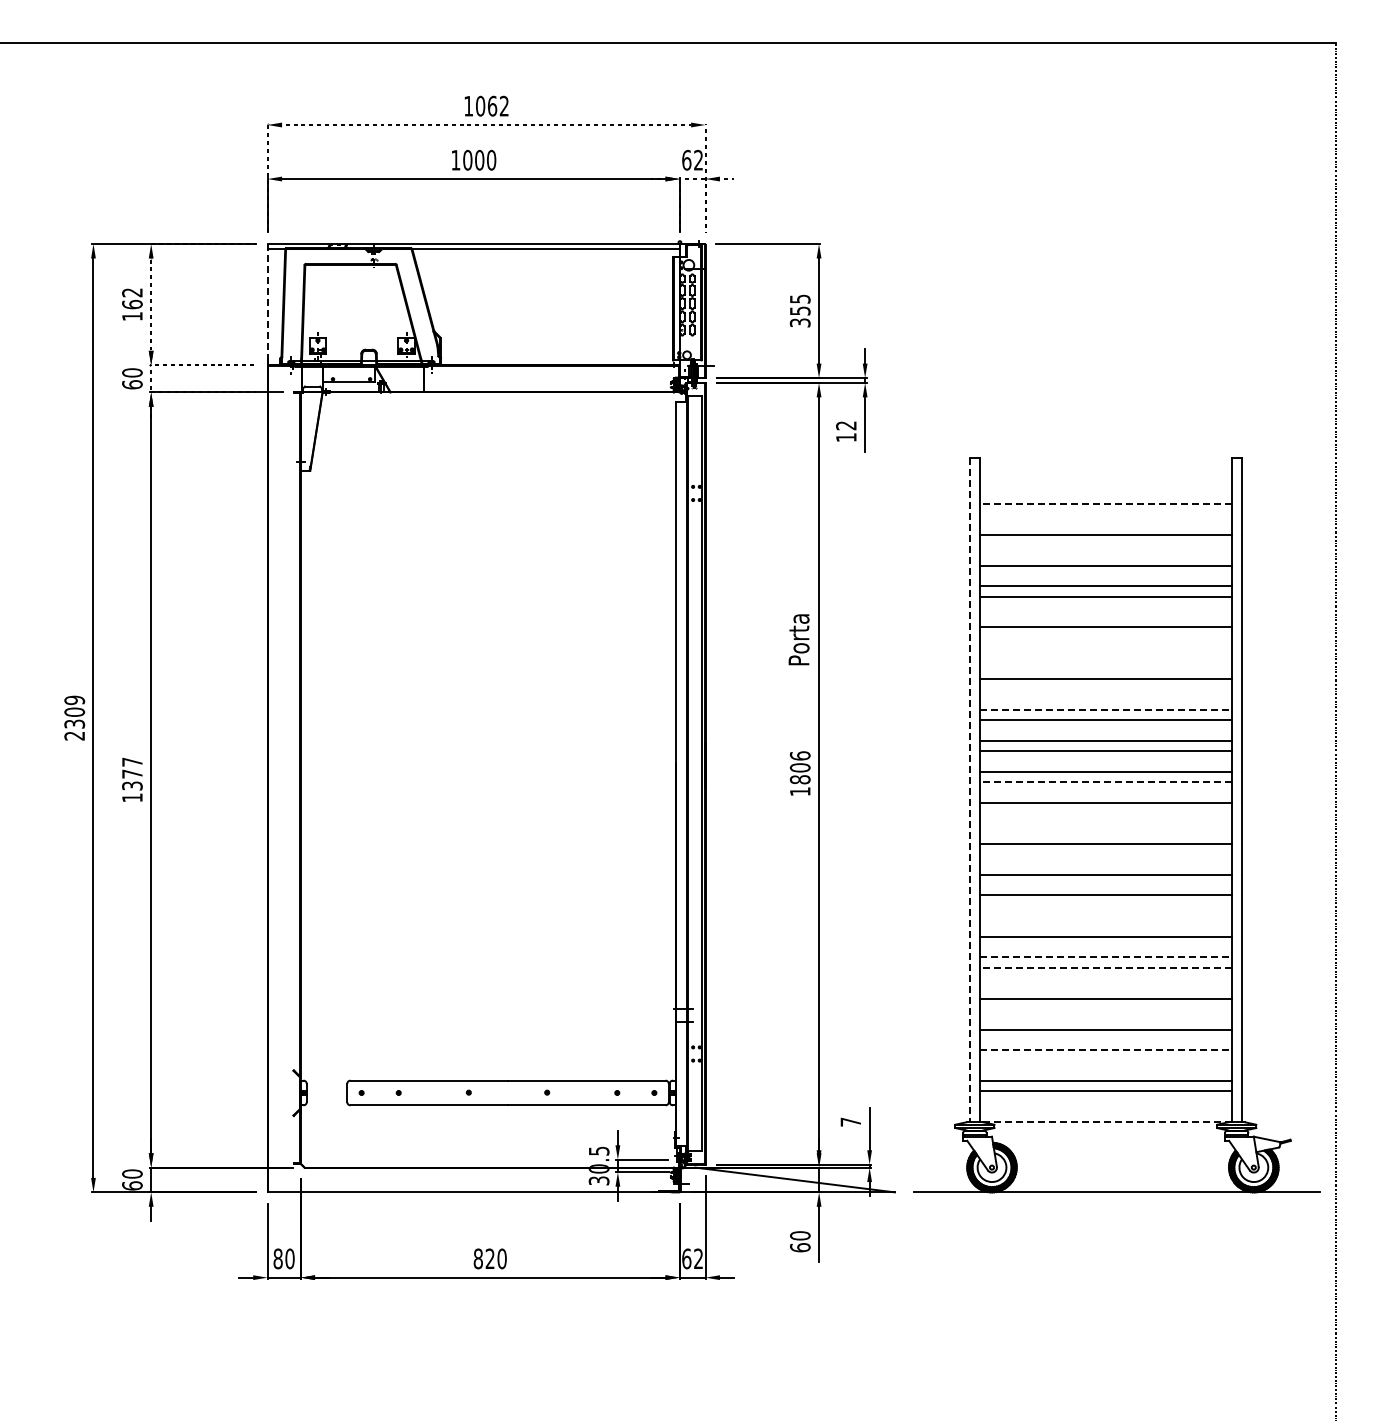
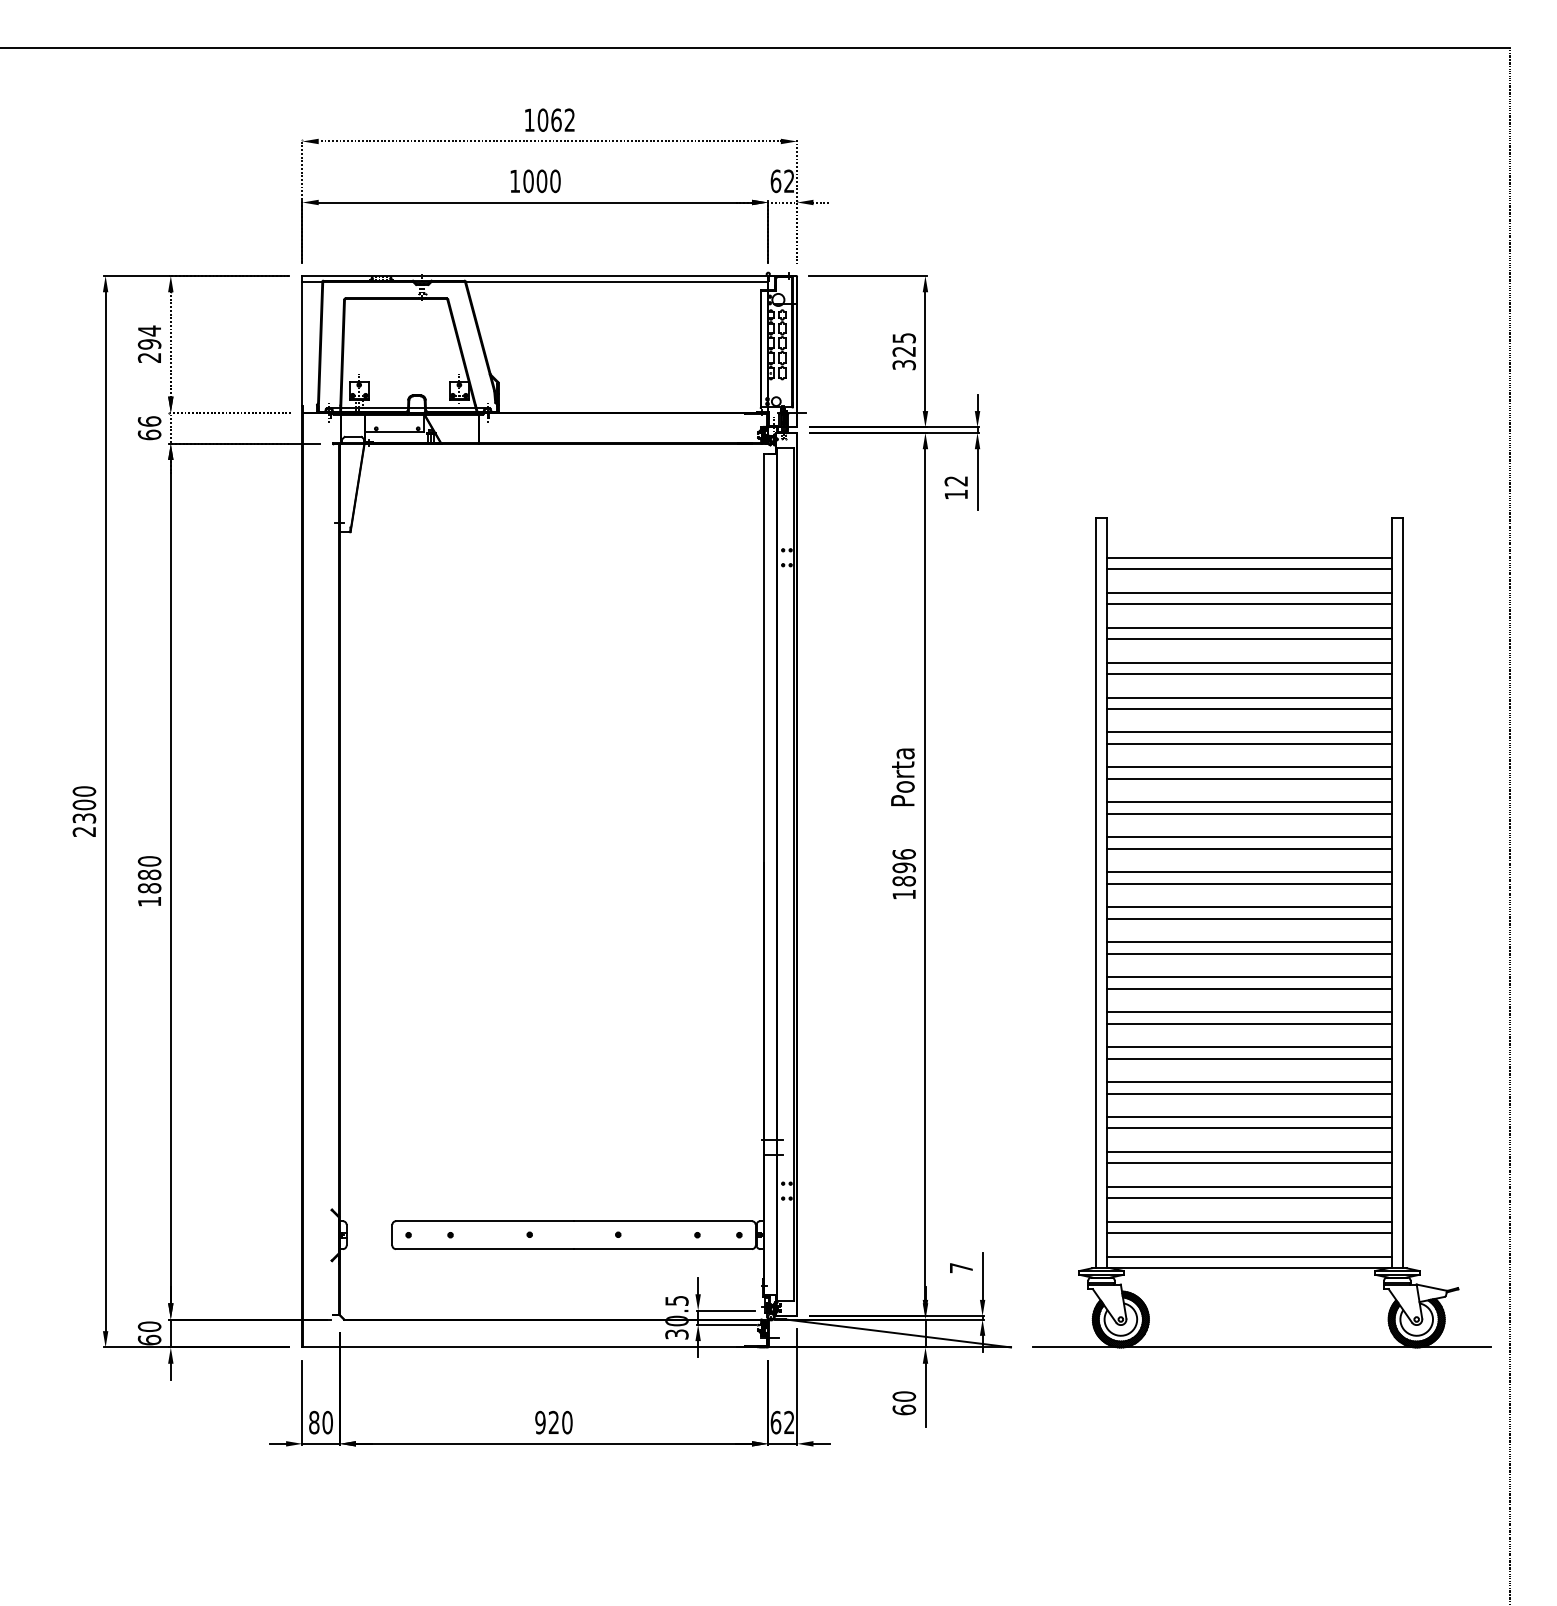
line: (267, 301) -> (302, 340), dashed -> solid
text: (132, 304) -> (149, 344), 162 -> 294
text: (799, 310) -> (903, 351), 355 -> 325
text: (132, 372) -> (149, 421), 60 -> 66
line: (1105, 493) -> (1249, 557), added
line: (1105, 503) -> (1249, 569), dashed -> solid
line: (1105, 524) -> (1249, 592), added
line: (1105, 555) -> (1249, 627), added
line: (1105, 617) -> (1249, 697), added
text: (798, 639) -> (902, 777), moved
line: (1105, 648) -> (1249, 732), added
line: (1105, 658) -> (1249, 744), added
line: (1105, 689) -> (1249, 779), added
text: (74, 700) -> (84, 791), 2309 -> 2300
line: (1105, 709) -> (1249, 801), dashed -> solid
text: (800, 767) -> (904, 867), 1806 -> 1896
text: (132, 773) -> (149, 874), 1377 -> 1880
line: (1105, 782) -> (1249, 884), dashed -> solid
line: (969, 790) -> (1095, 893), dashed -> solid
line: (1105, 813) -> (1249, 919), added
line: (1105, 833) -> (1249, 941), added
line: (1105, 864) -> (1249, 977), added
line: (1105, 905) -> (1249, 1023), added
line: (1105, 926) -> (1249, 1047), added
line: (1105, 957) -> (1249, 1082), dashed -> solid
line: (1105, 967) -> (1249, 1093), dashed -> solid
line: (1105, 988) -> (1249, 1117), added
line: (1105, 1019) -> (1249, 1152), added
line: (1105, 1050) -> (1249, 1187), dashed -> solid
line: (1105, 1060) -> (1249, 1198), added
line: (1105, 1111) -> (1249, 1256), added
line: (1105, 1122) -> (1249, 1268), dashed -> solid
text: (477, 1258) -> (539, 1422), 820 -> 920

